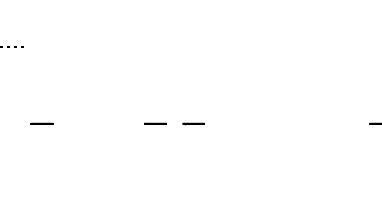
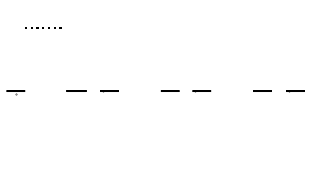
line: (267, 123) -> (262, 90), added
line: (82, 124) -> (109, 91), added
line: (307, 124) -> (295, 91), added

